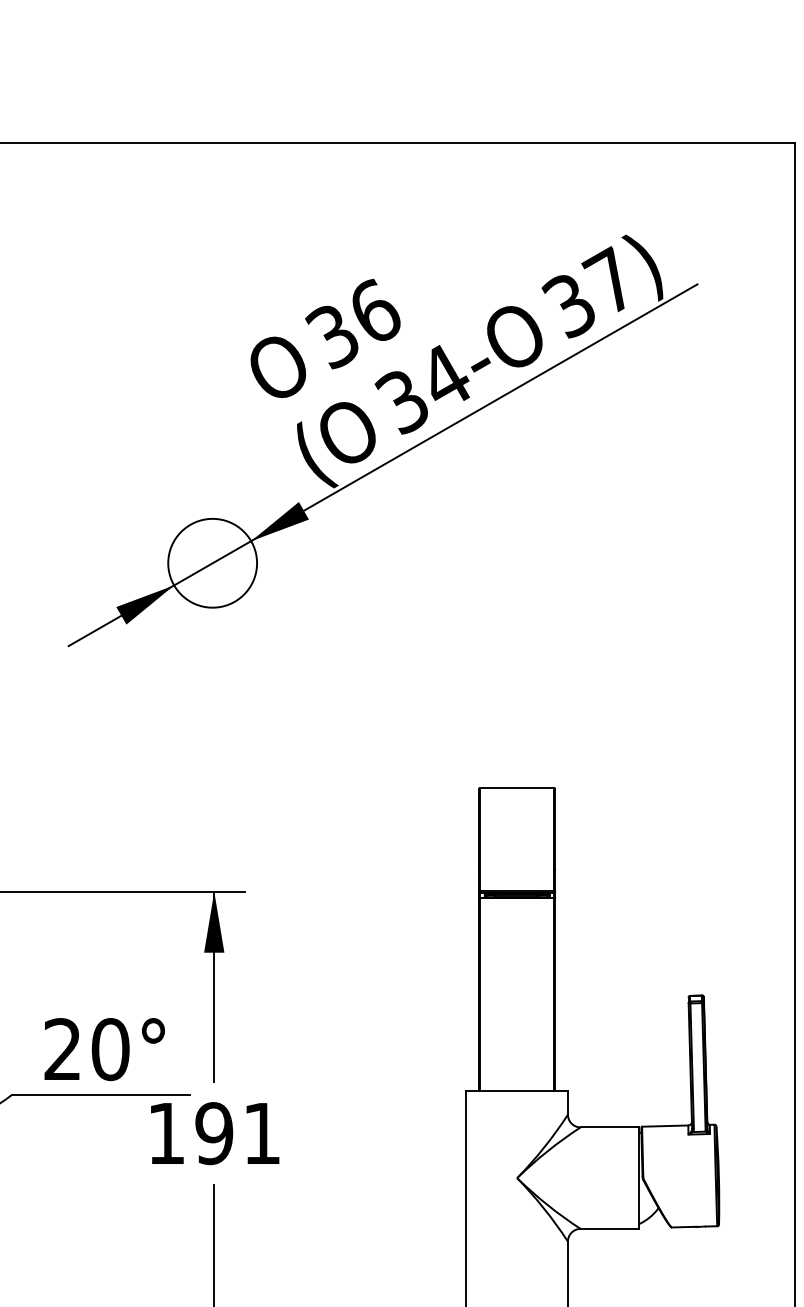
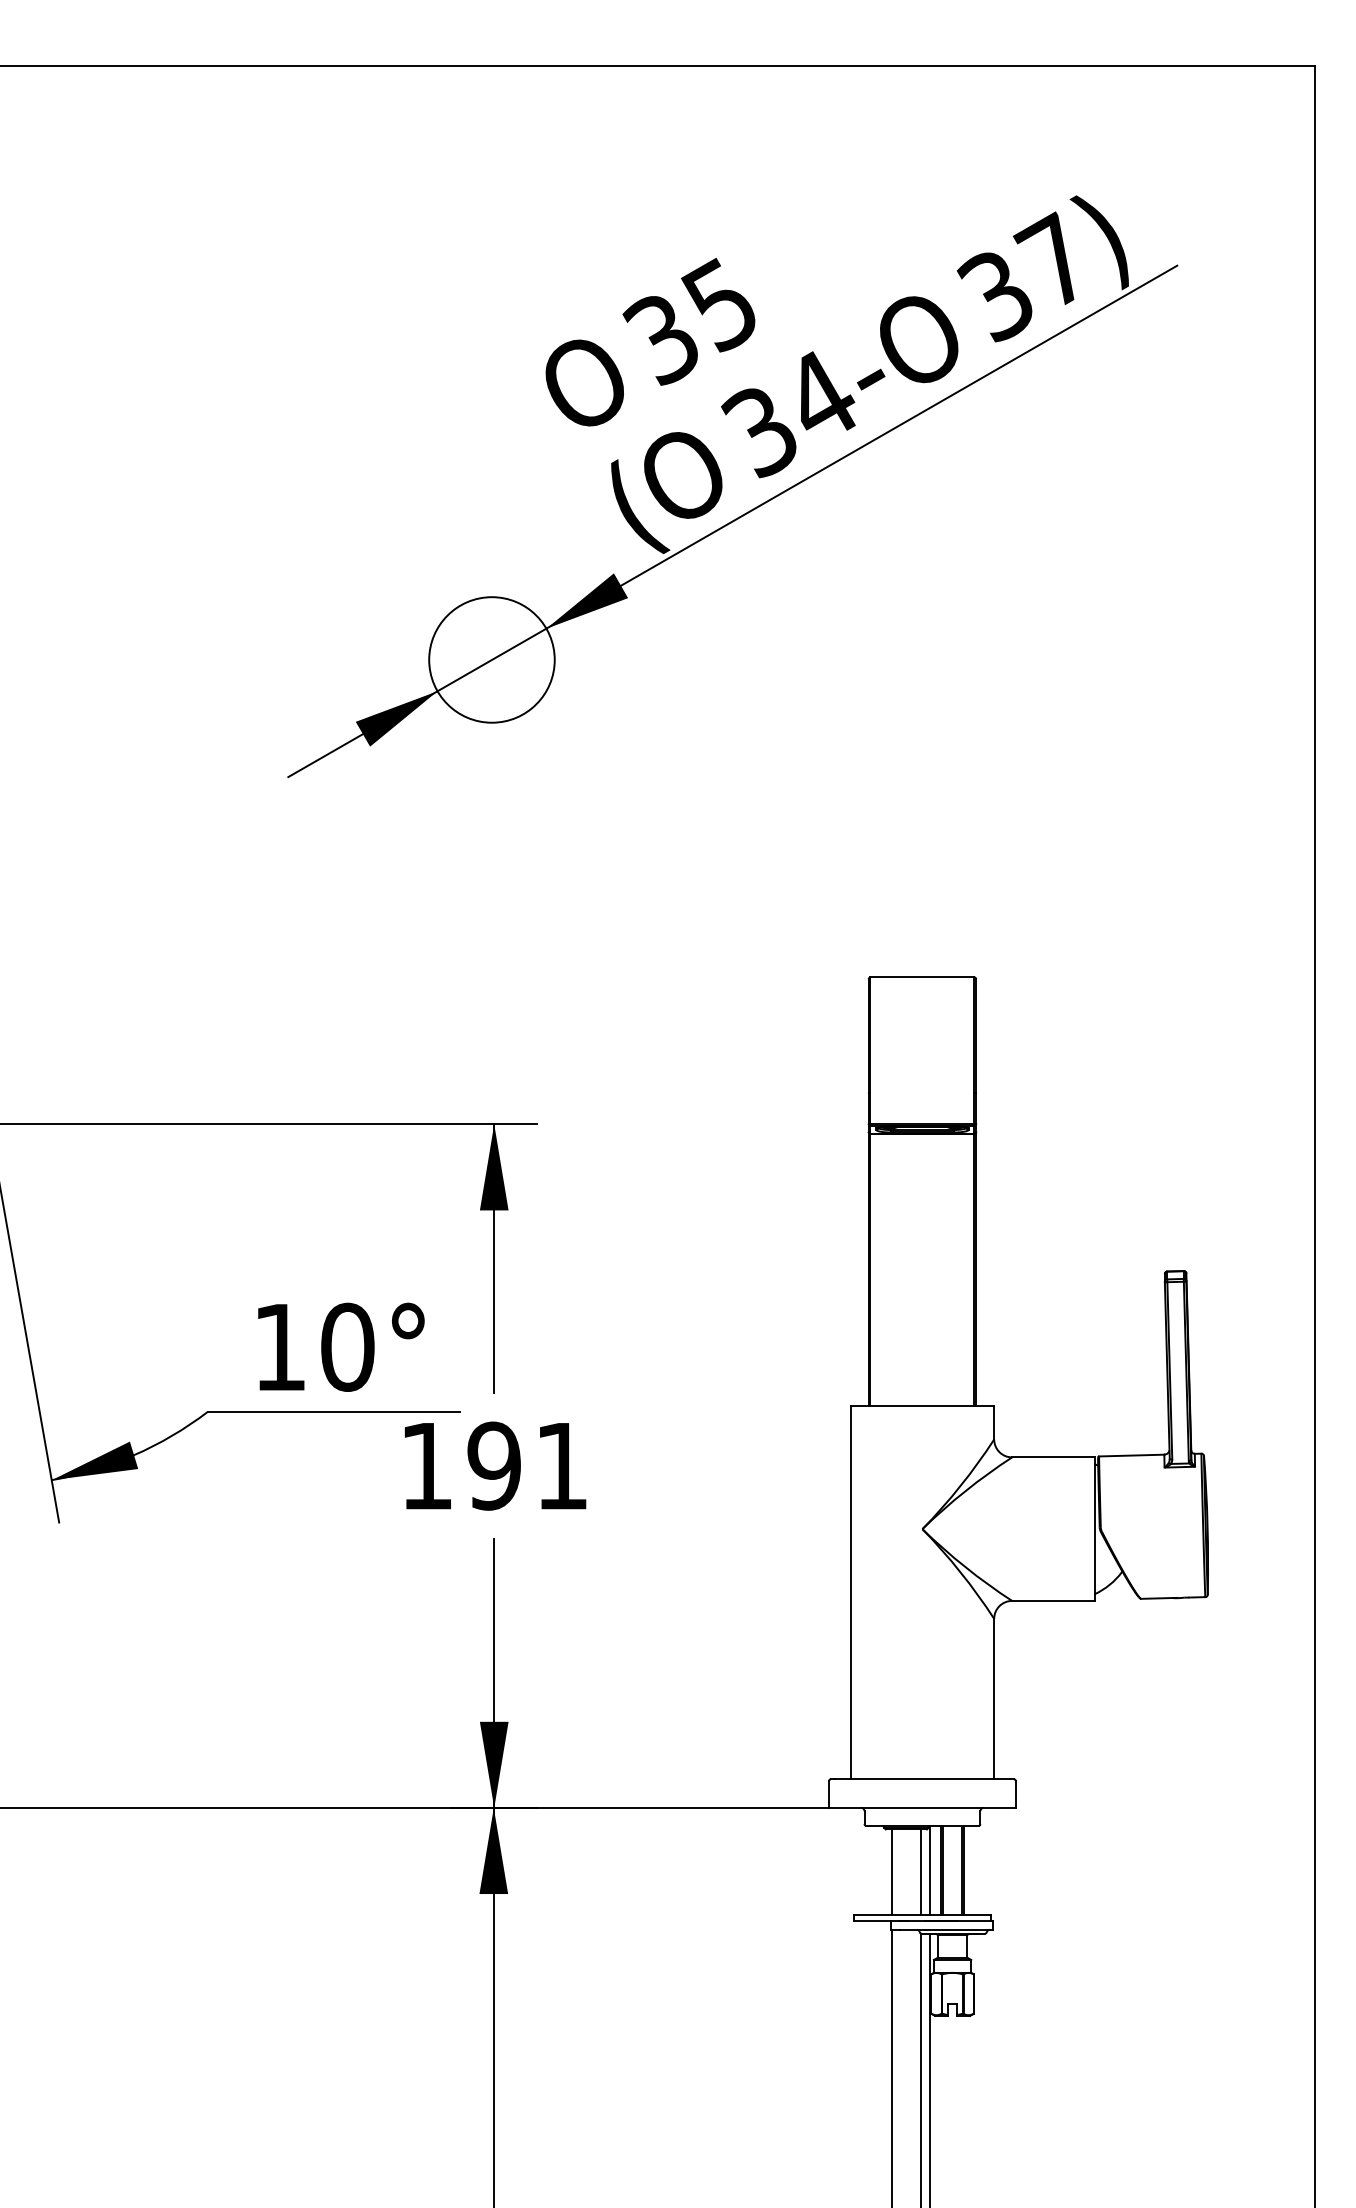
text: (373, 311) -> (719, 304), 36 -> 35
text: (62, 1048) -> (279, 1346), 20° -> 10°

